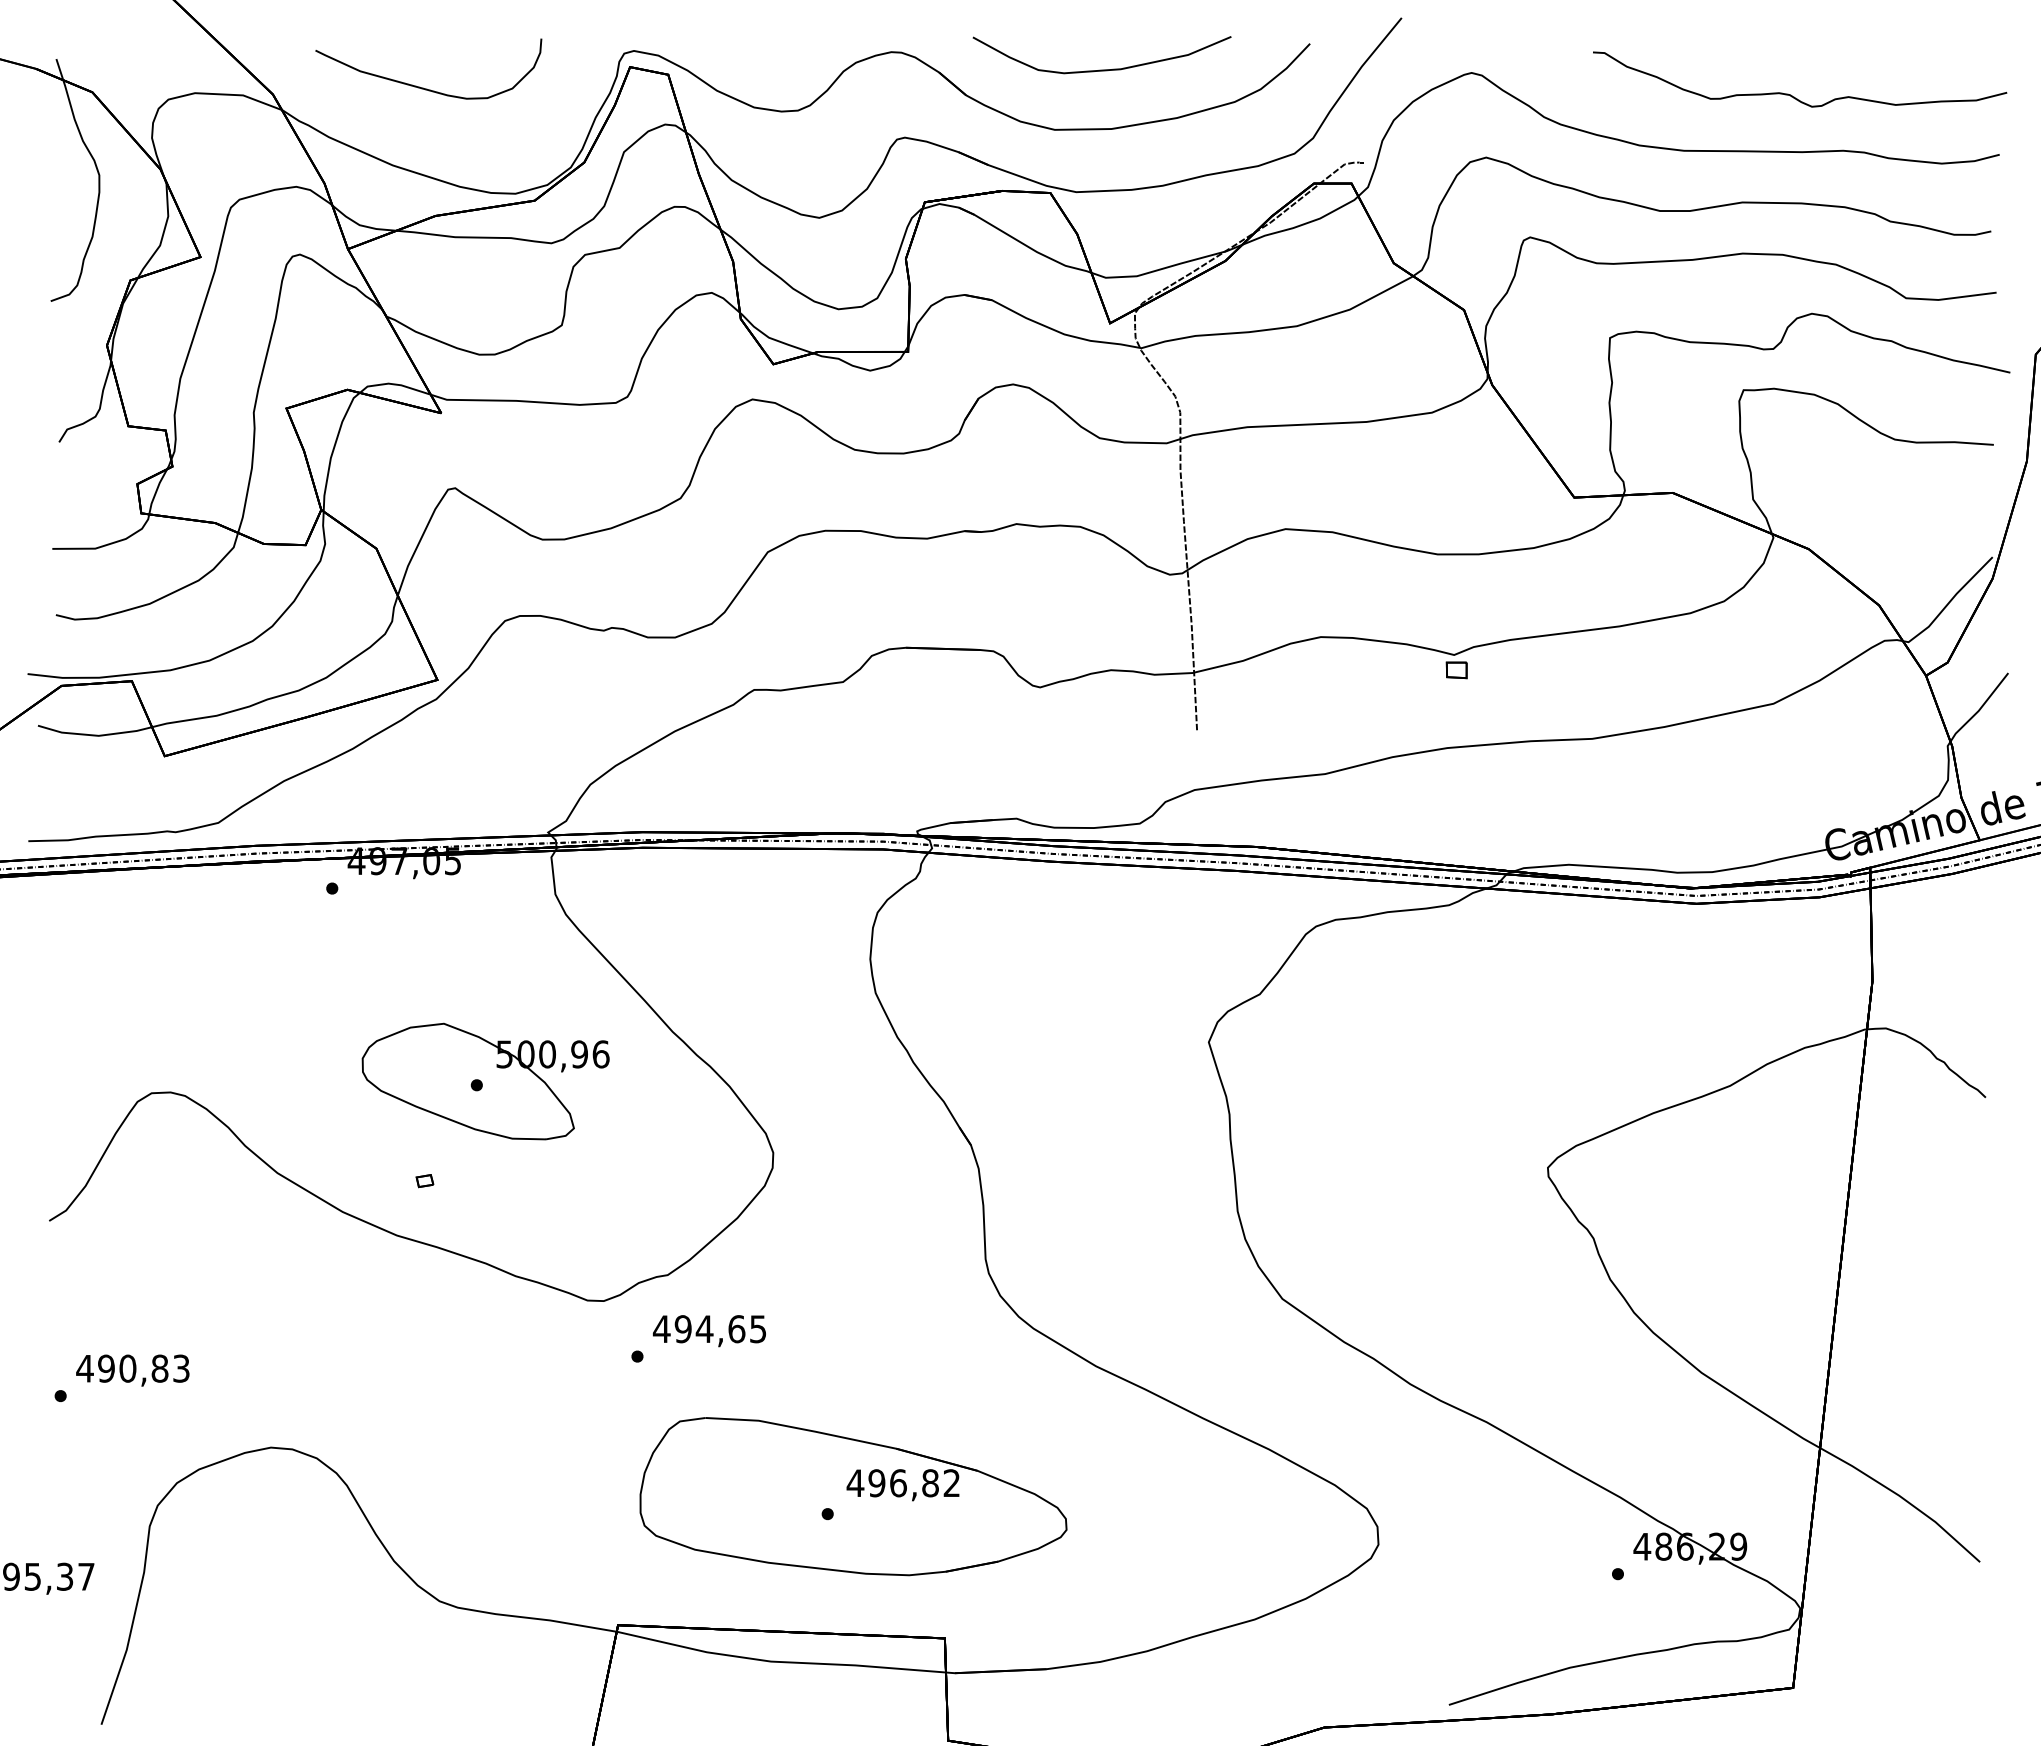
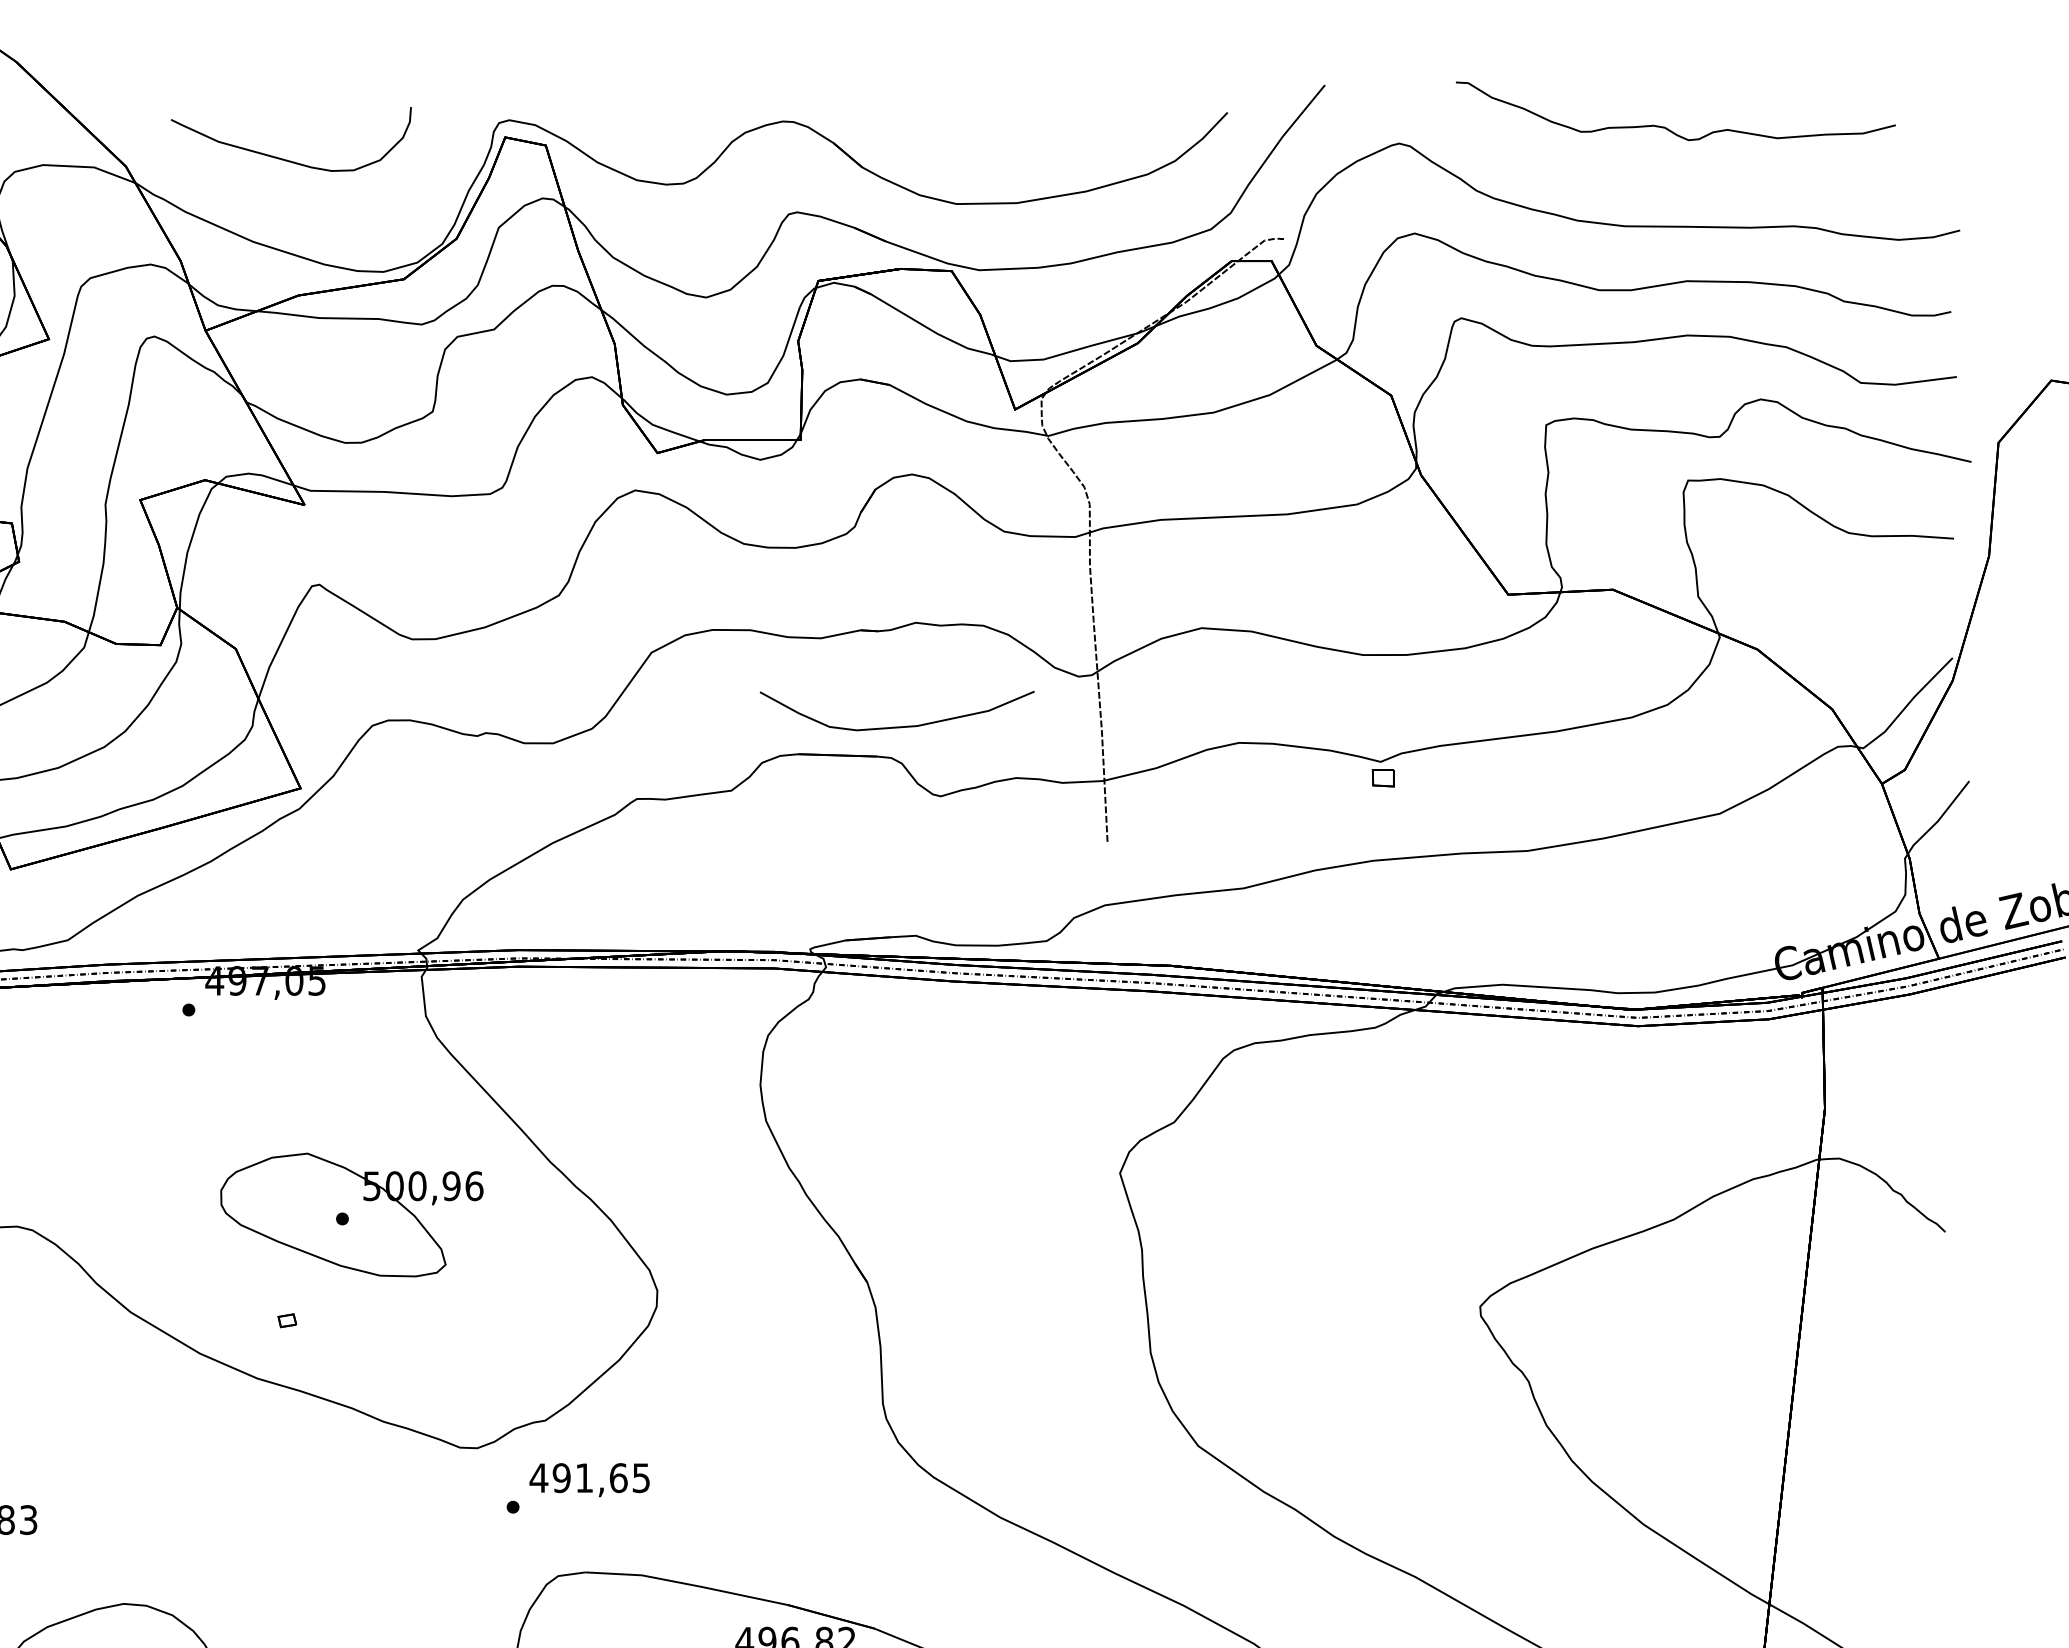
curve: (1101, 69) -> (896, 726), moved
curve: (1792, 95) -> (1667, 128), moved
text: (704, 1328) -> (584, 1477), 494,65 -> 491,65

